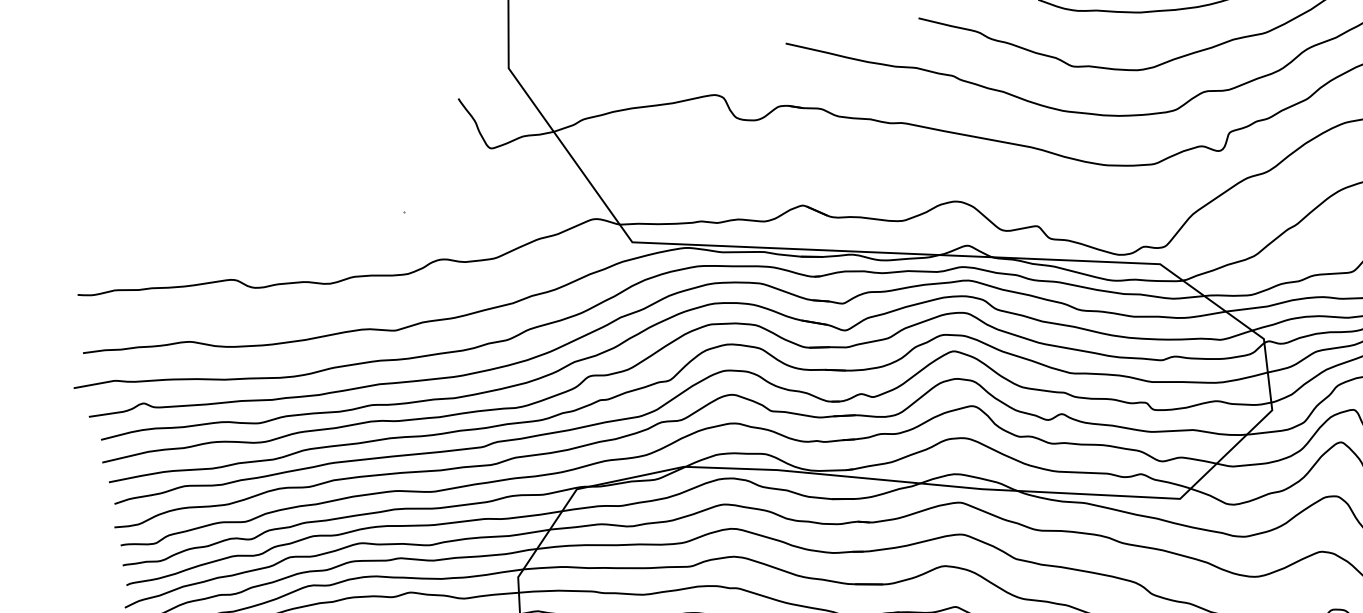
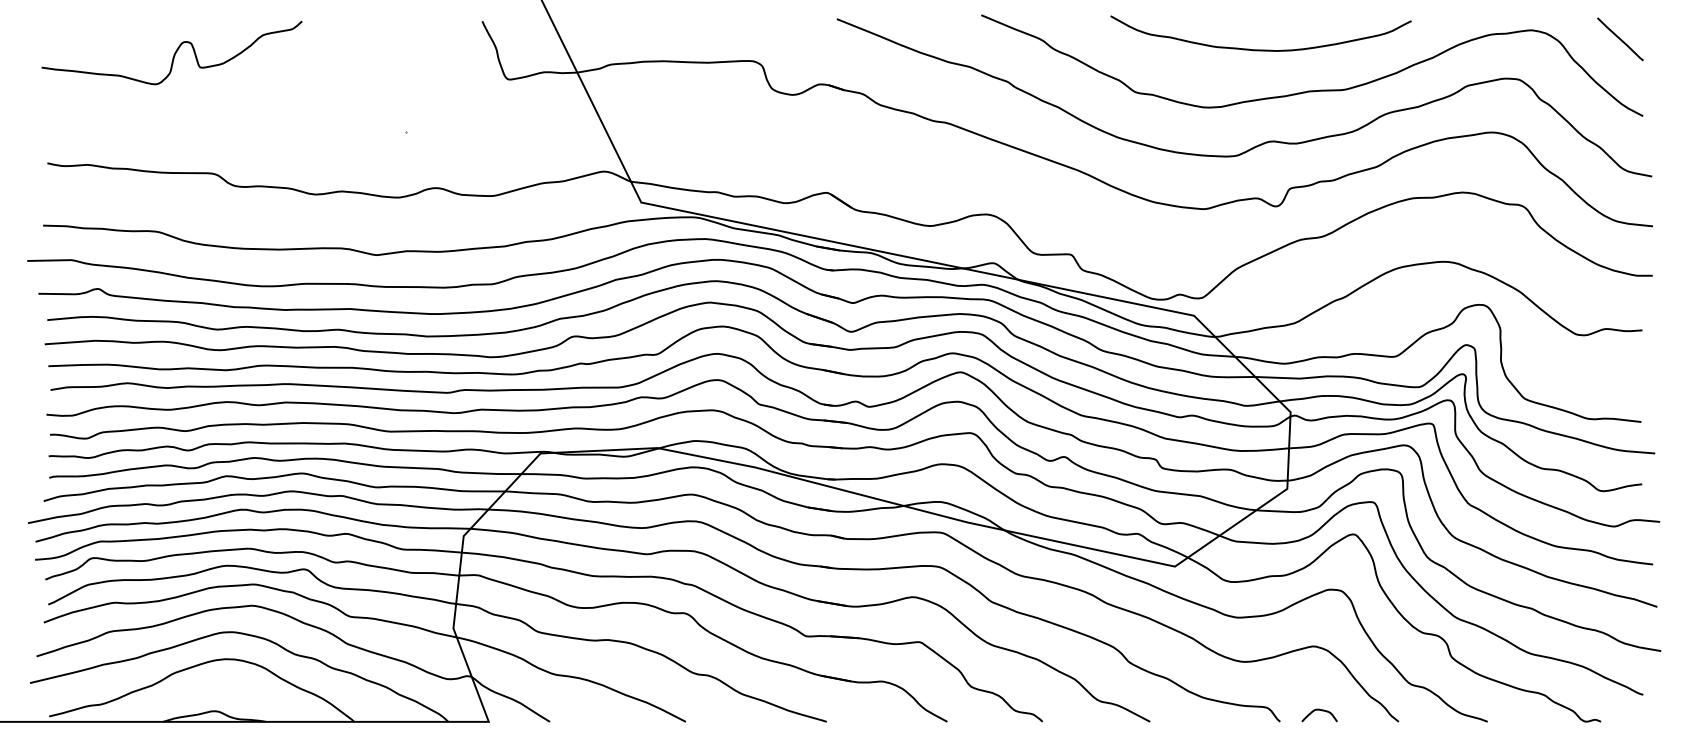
curve: (177, 175) -> (173, 54), added

